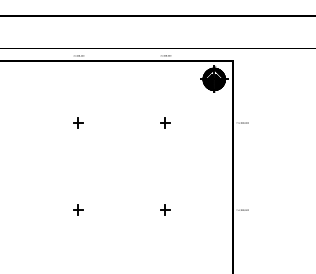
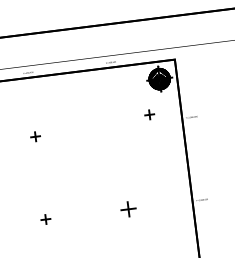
part: (165, 122) -> (149, 114), moved
part: (165, 209) -> (128, 208), size x1.6

